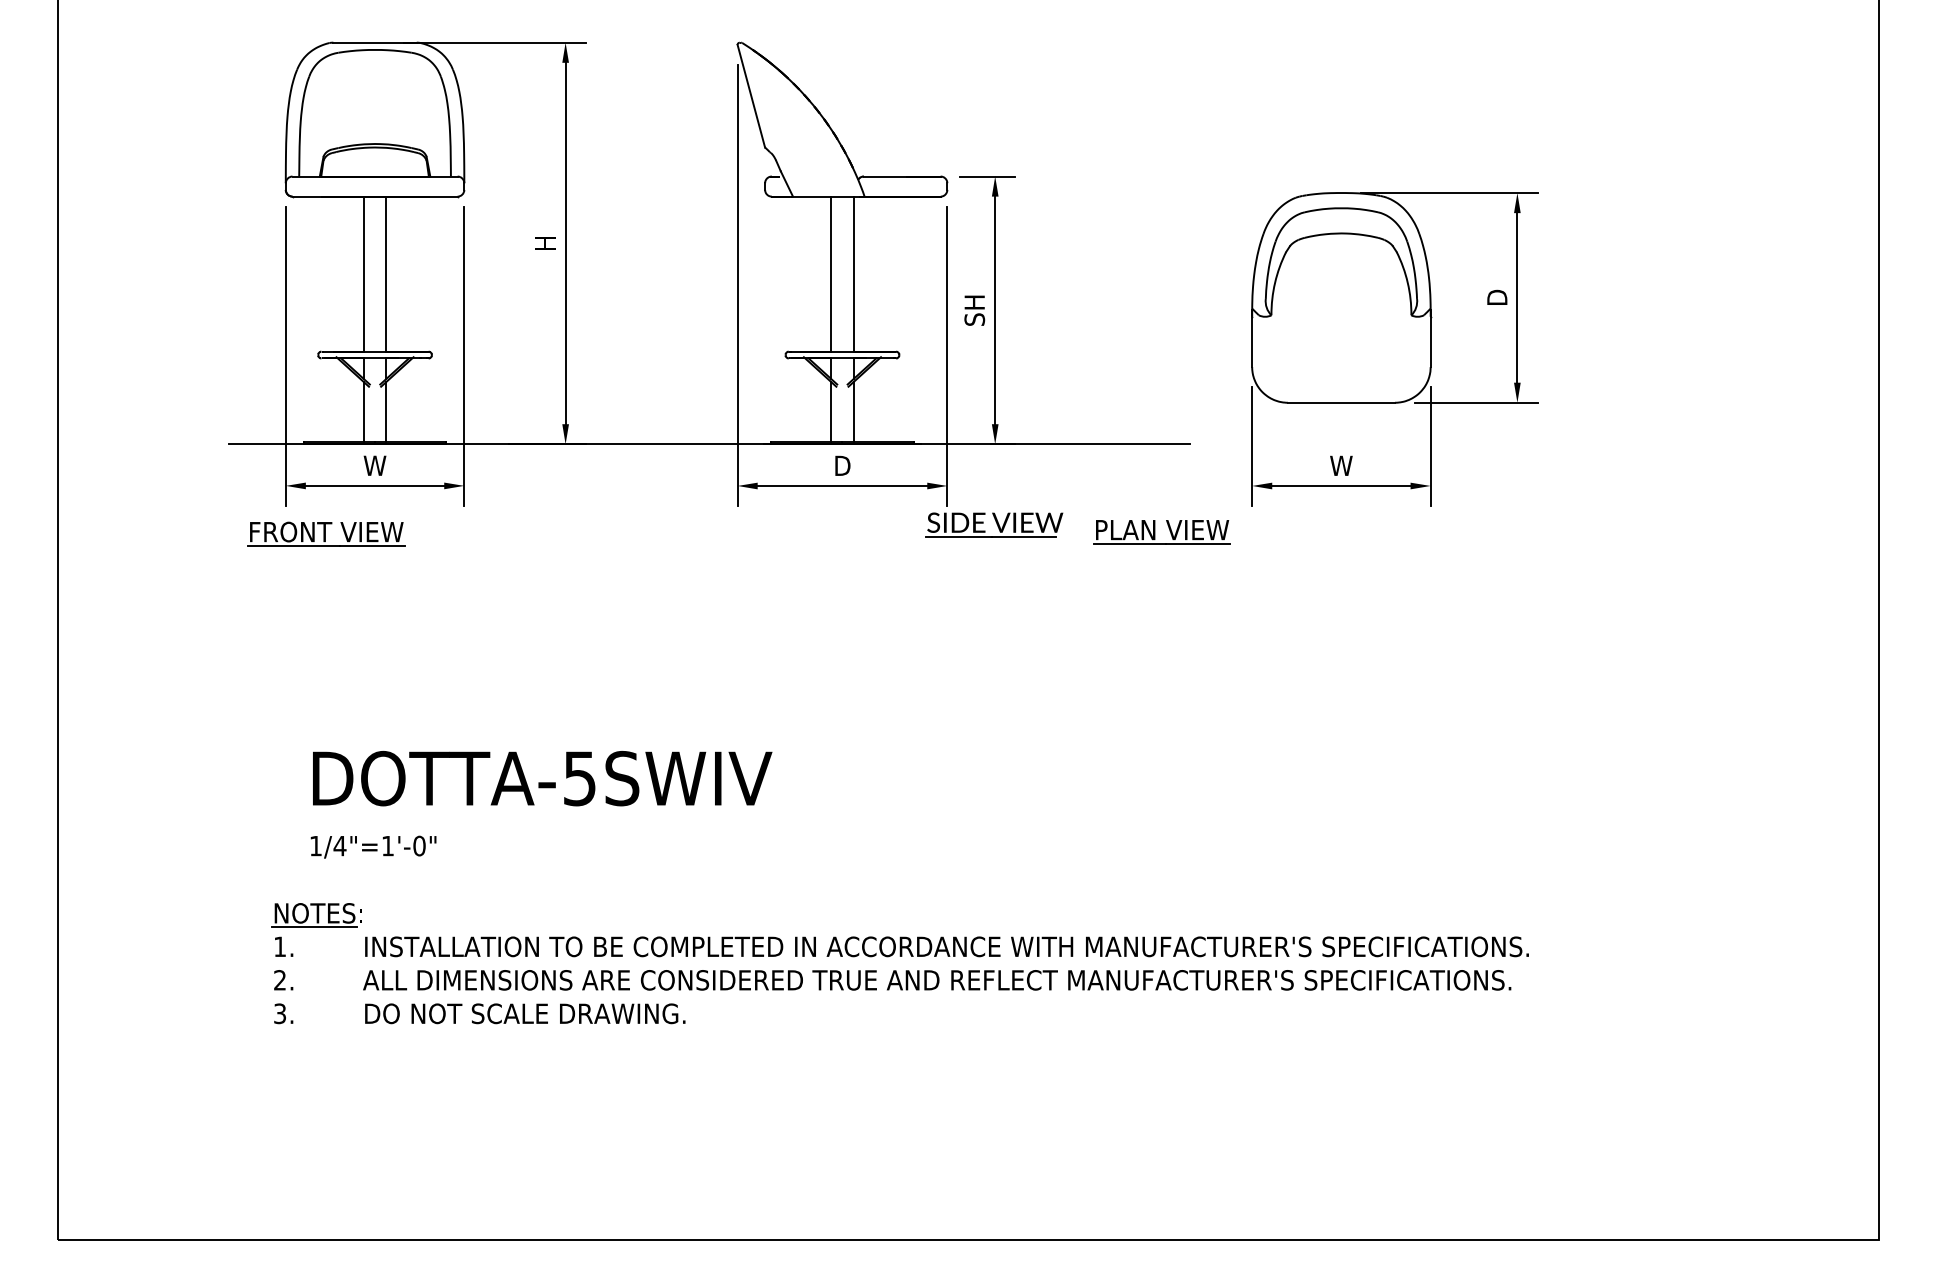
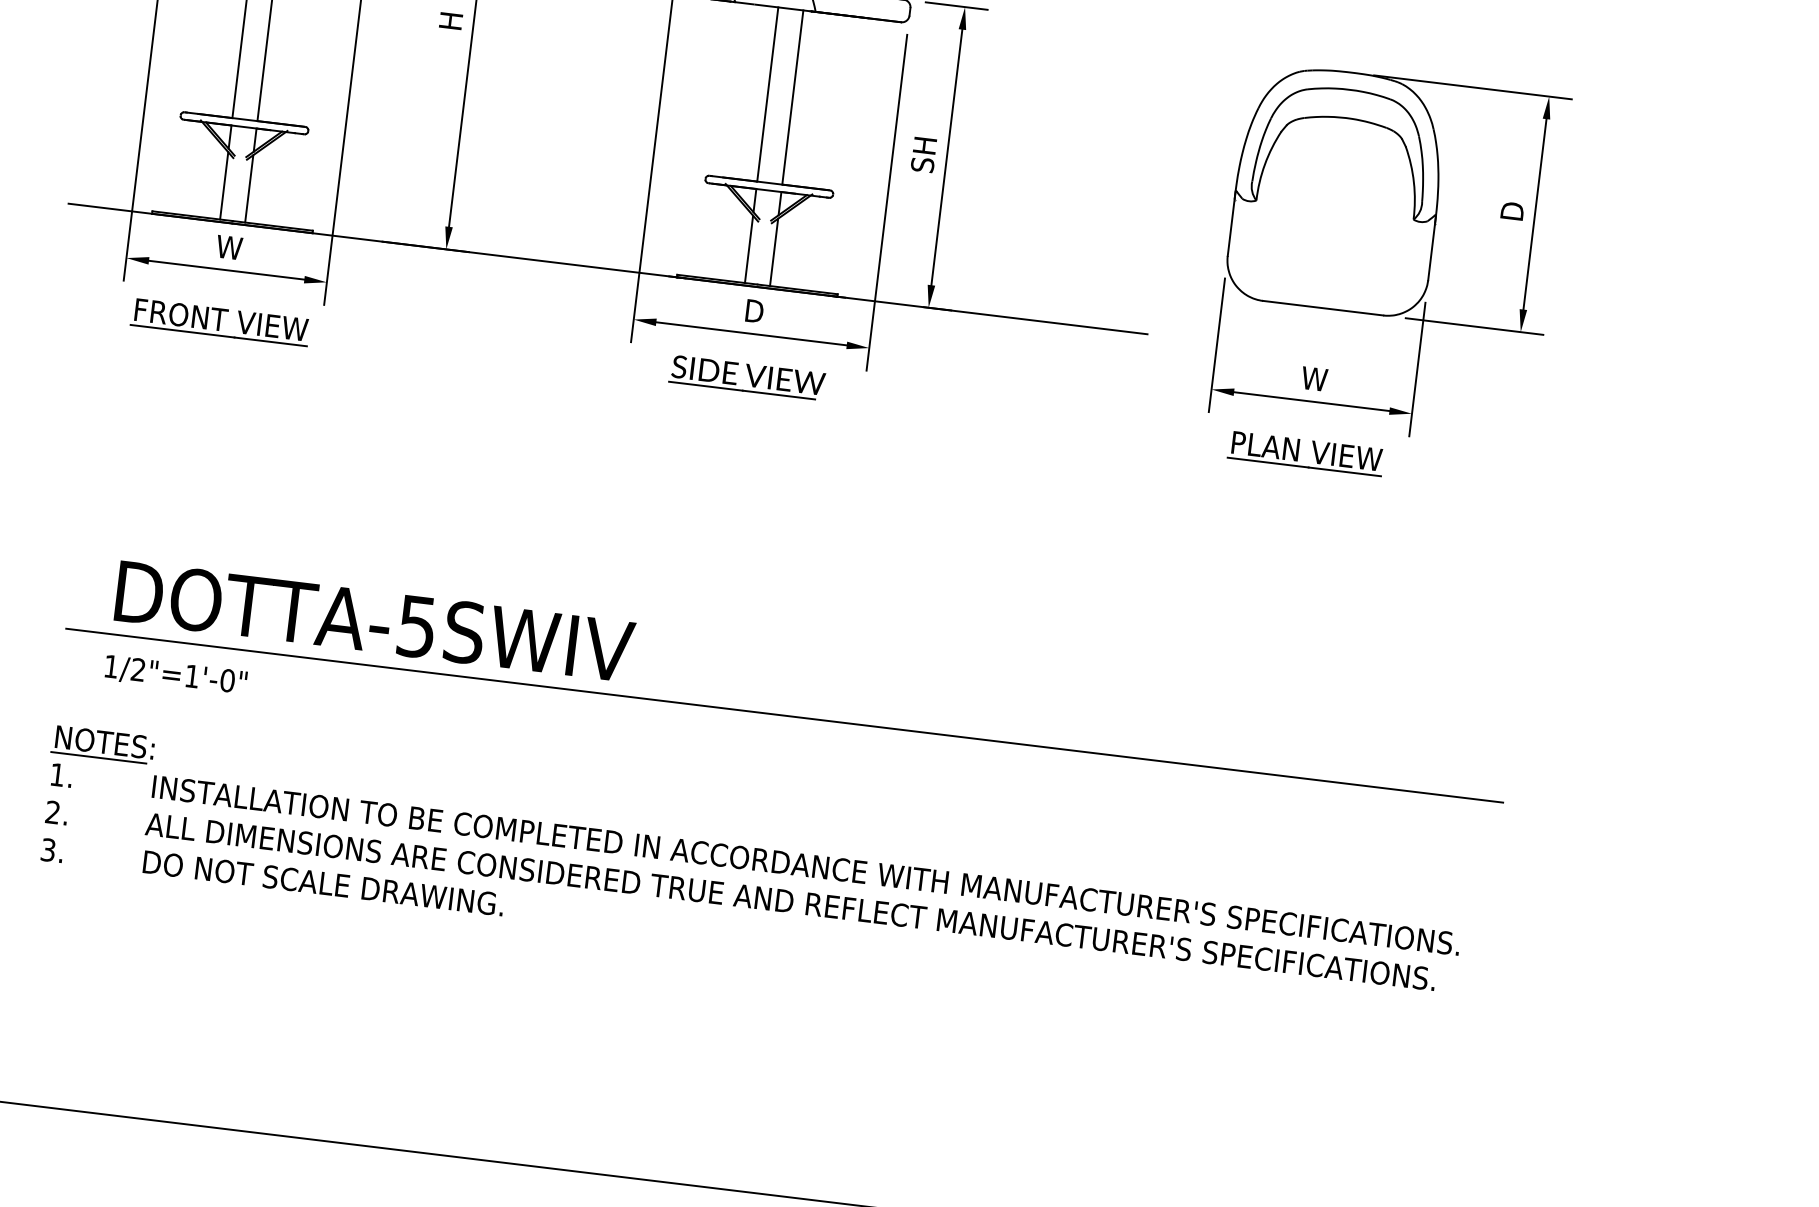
part: (994, 524) -> (747, 377), moved
part: (1161, 532) -> (1305, 453), moved
part: (326, 533) -> (220, 321), moved
line: (911, 817) -> (784, 715), added
text: (339, 845) -> (137, 669), 1/4"=1'-0" -> 1/2"=1'-0"

